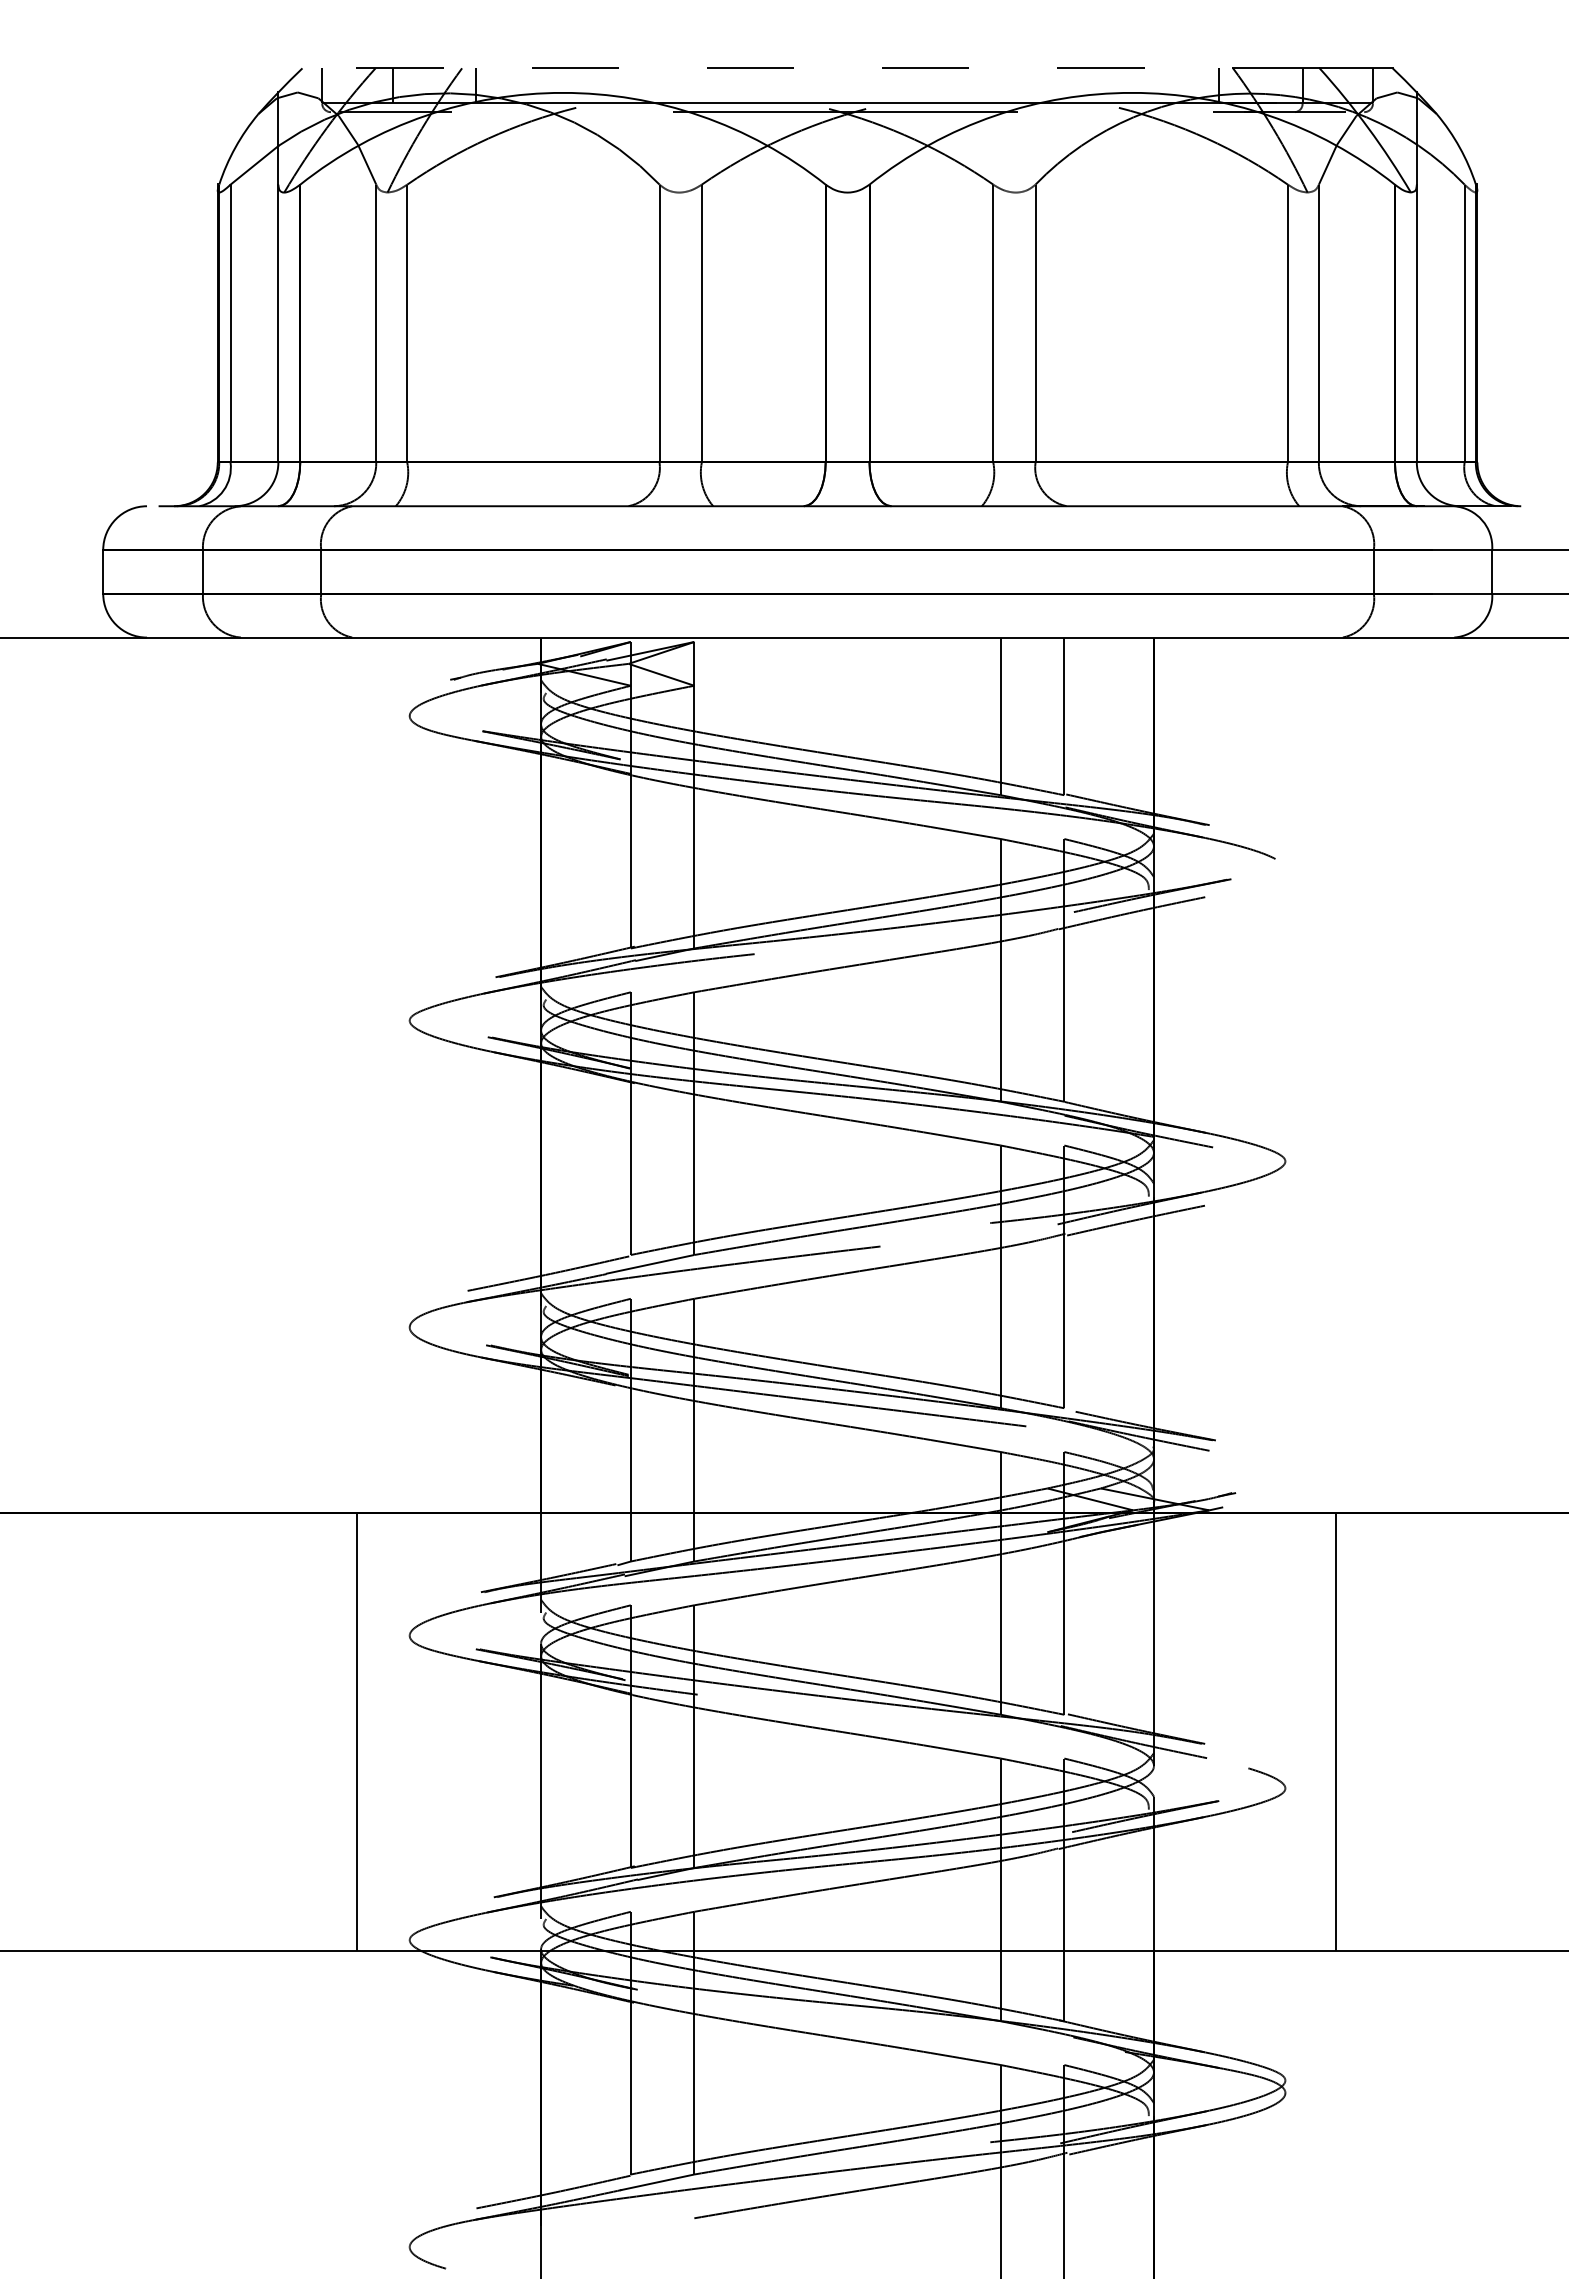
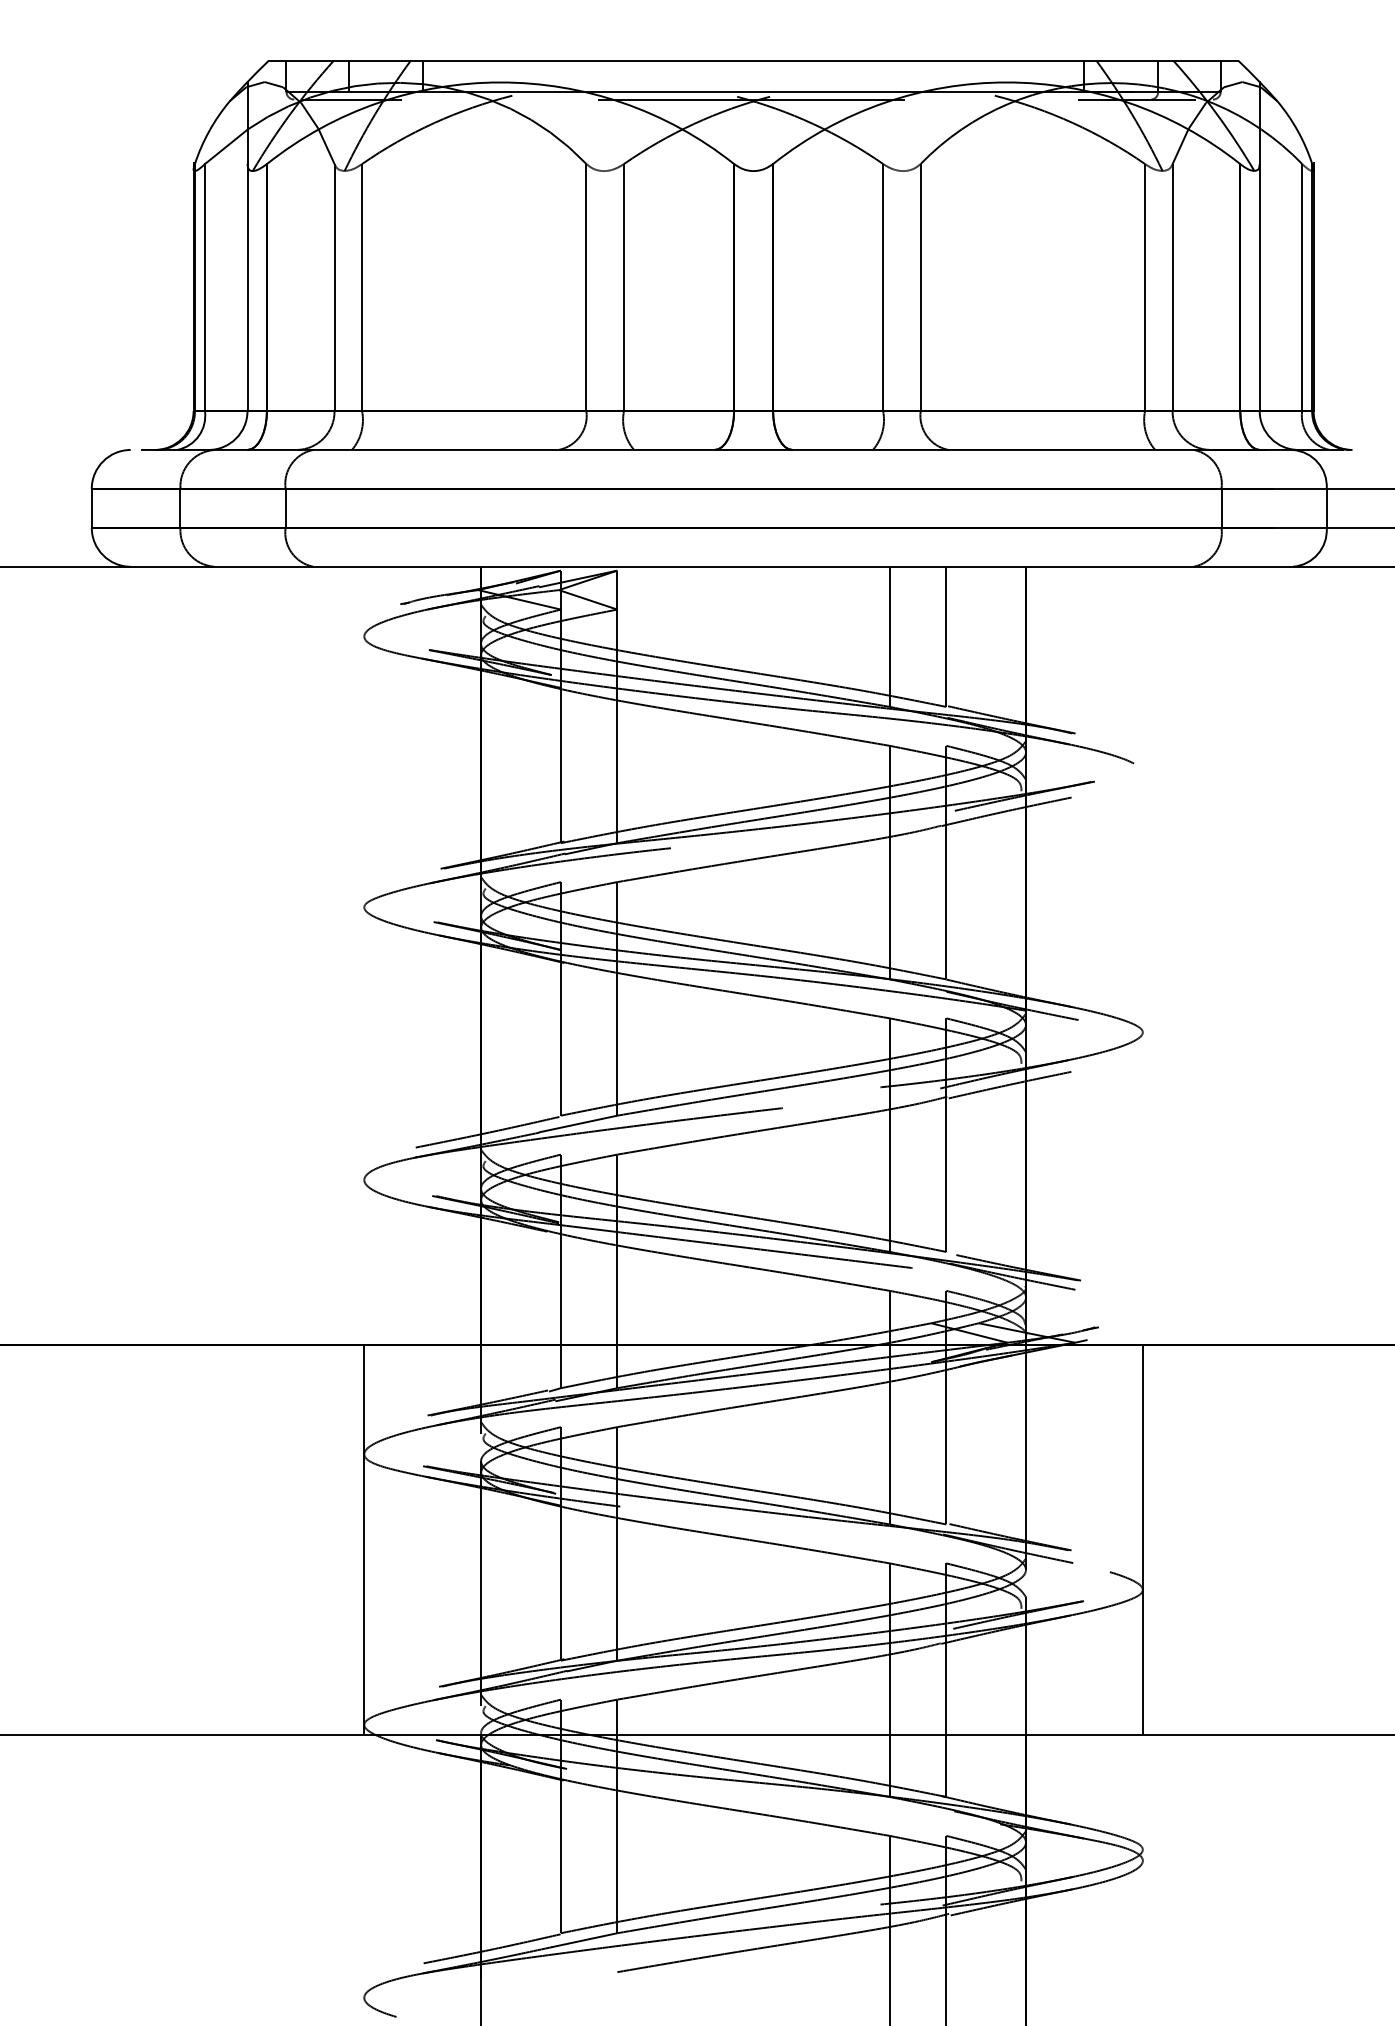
line: (811, 68) -> (721, 60), dashed -> solid
line: (356, 1732) -> (364, 1540), moved
line: (1336, 1732) -> (1142, 1540), moved

